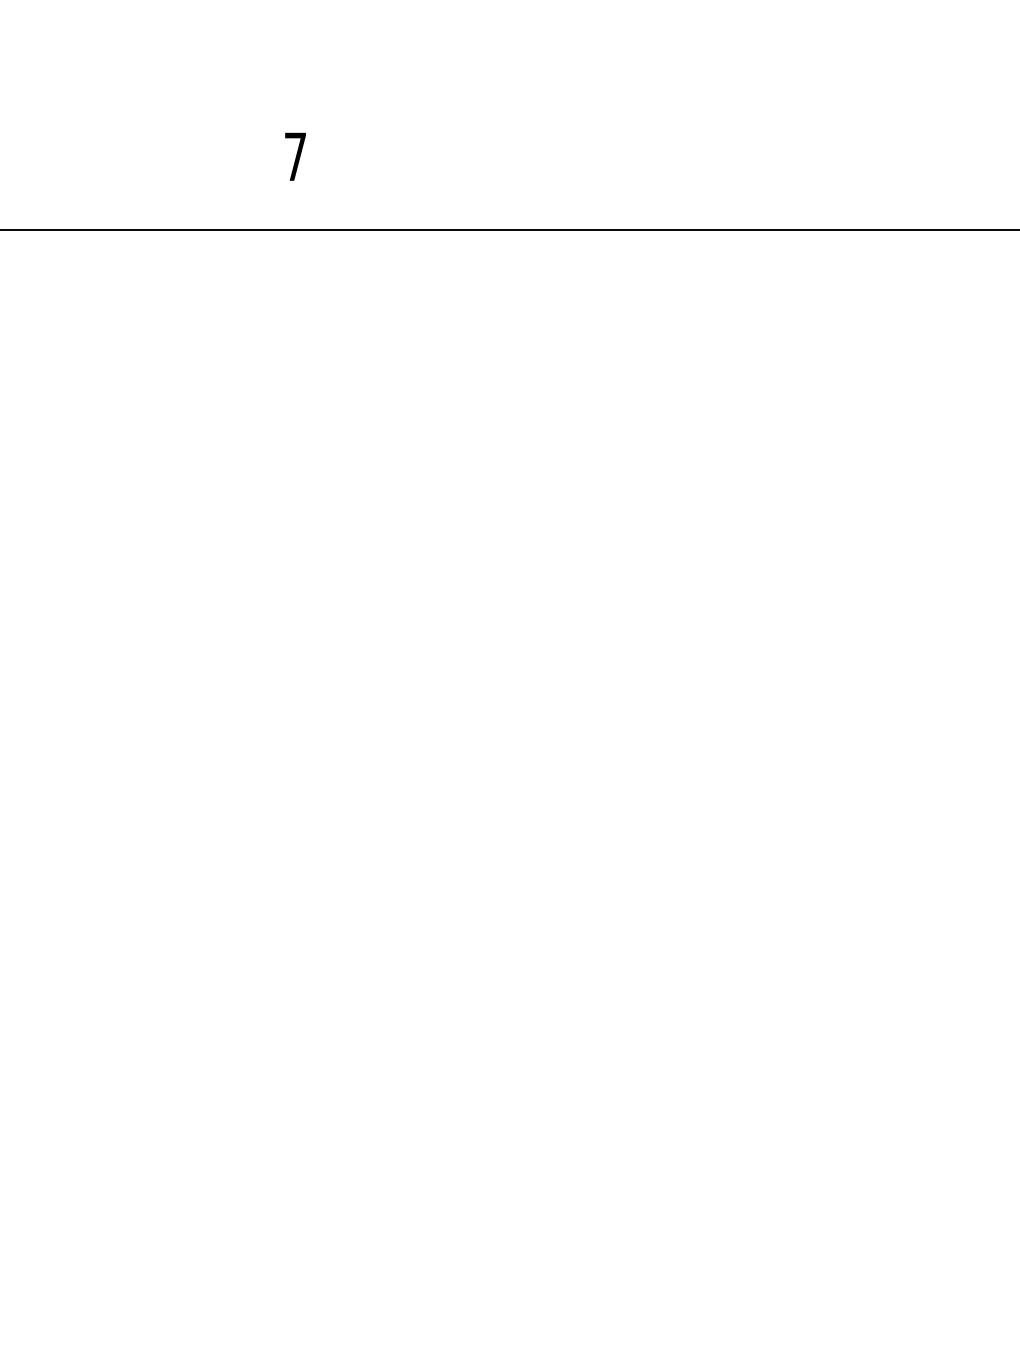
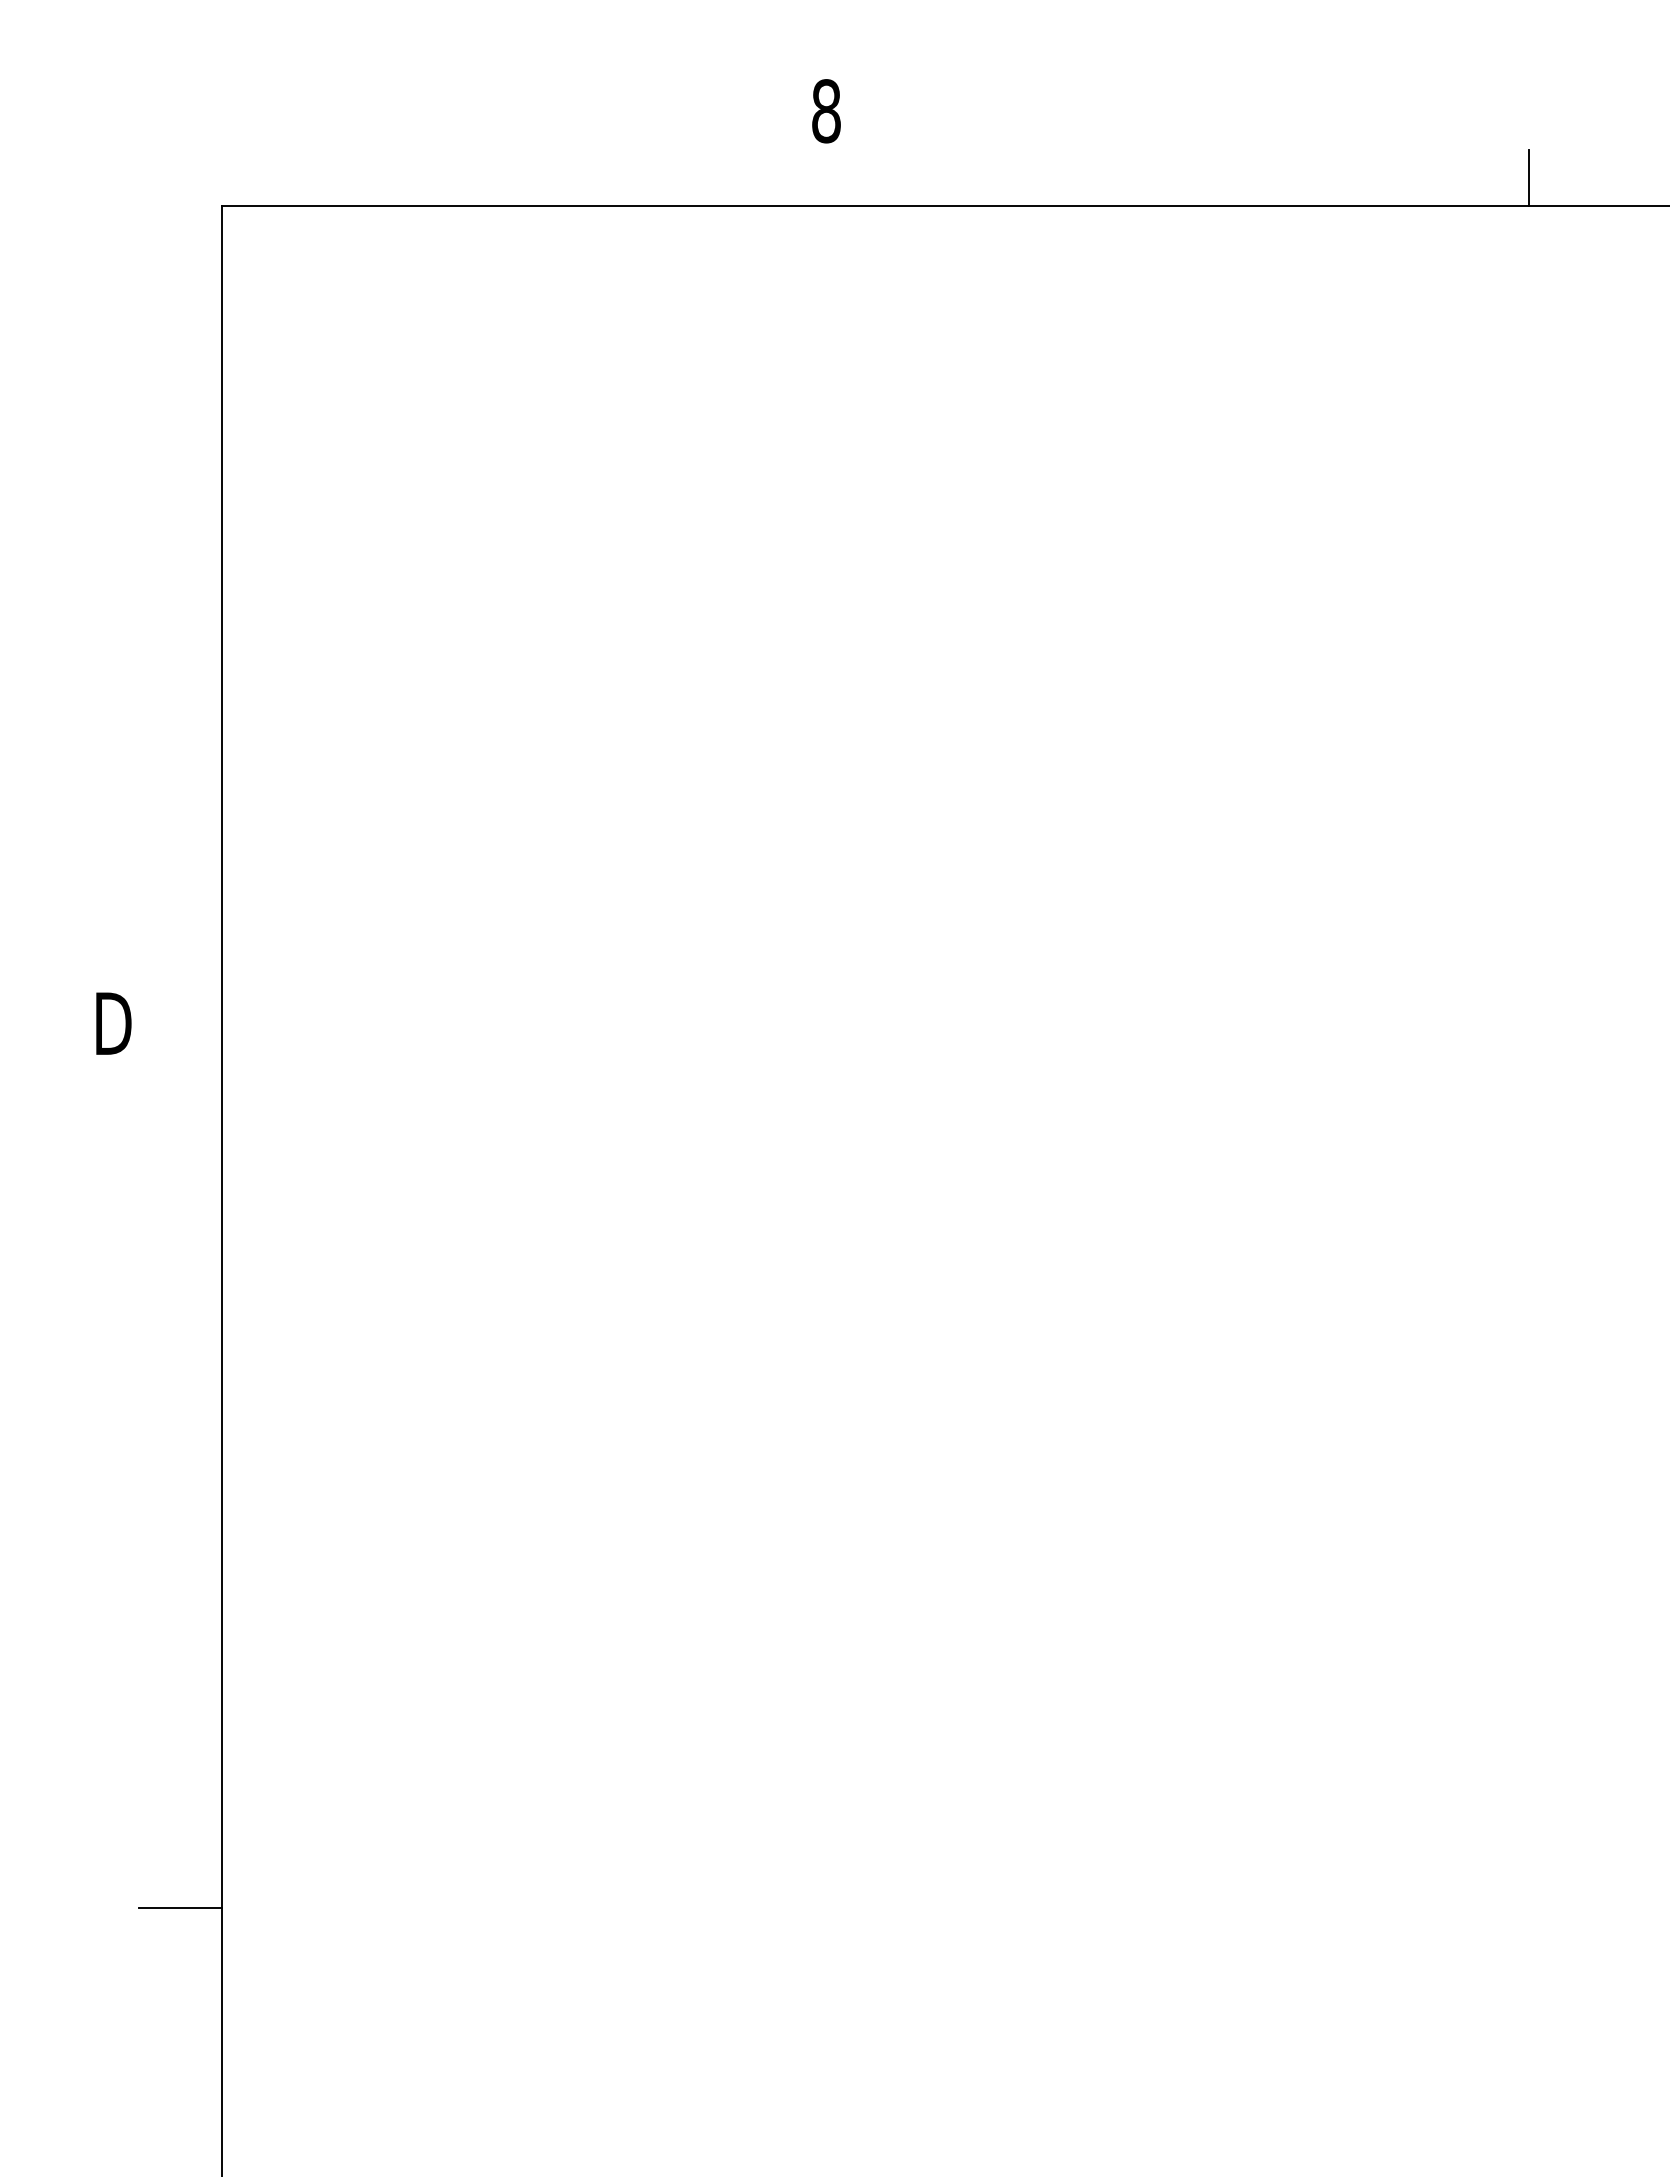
text: (295, 157) -> (826, 111), 7 -> 8
line: (837, 207) -> (1529, 177), added

